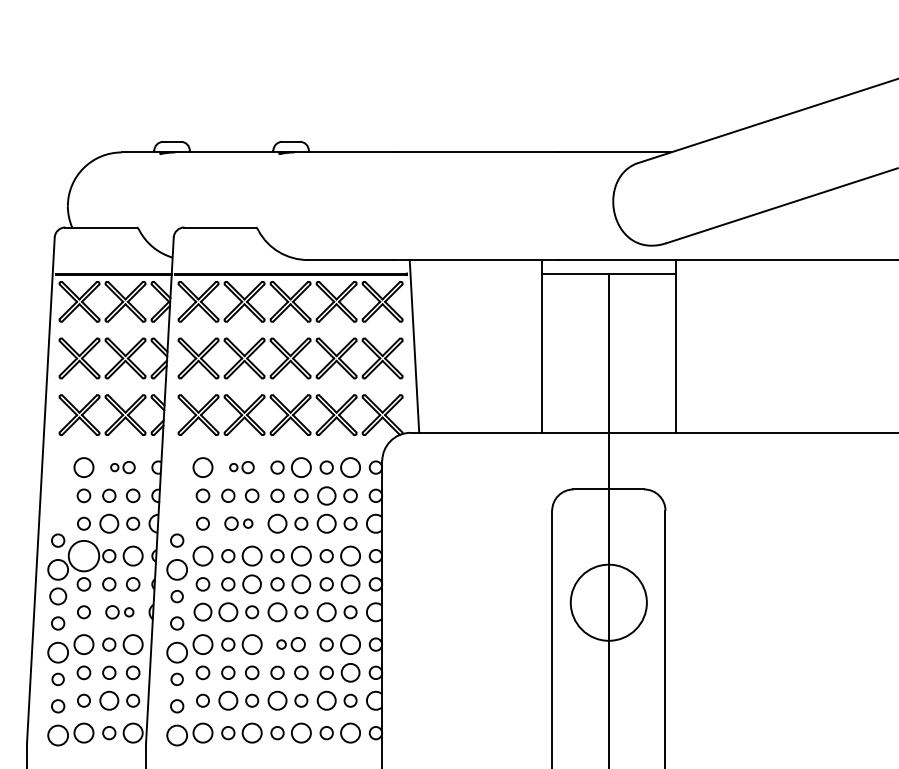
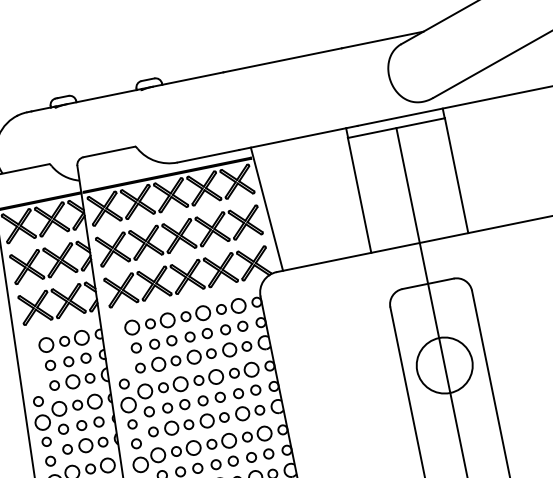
part: (122, 467) -> (74, 339), size x1.67
part: (241, 467) -> (159, 321), size x1.67
circle: (326, 495) -> (225, 329), size x0.71
part: (238, 523) -> (166, 362), size x1.43
circle: (83, 555) -> (58, 408), size x0.62
circle: (252, 584) -> (185, 404), size x0.71
circle: (301, 584) -> (220, 397), size x0.71
circle: (350, 584) -> (255, 390), size x0.71
circle: (57, 596) -> (46, 441), size x0.71
part: (119, 612) -> (93, 444), size x1.43
circle: (202, 612) -> (153, 432), size x0.71
part: (290, 644) -> (221, 442), size x1.43
circle: (350, 672) -> (268, 453), size x0.71

